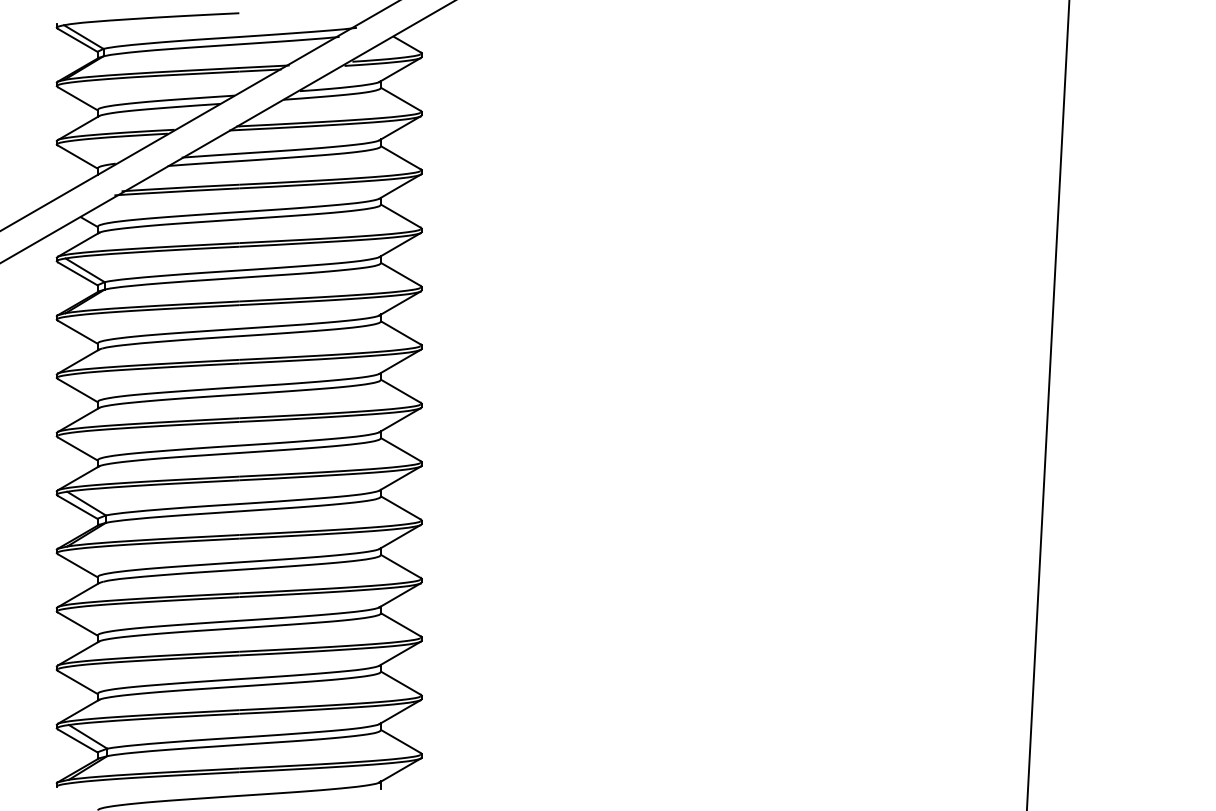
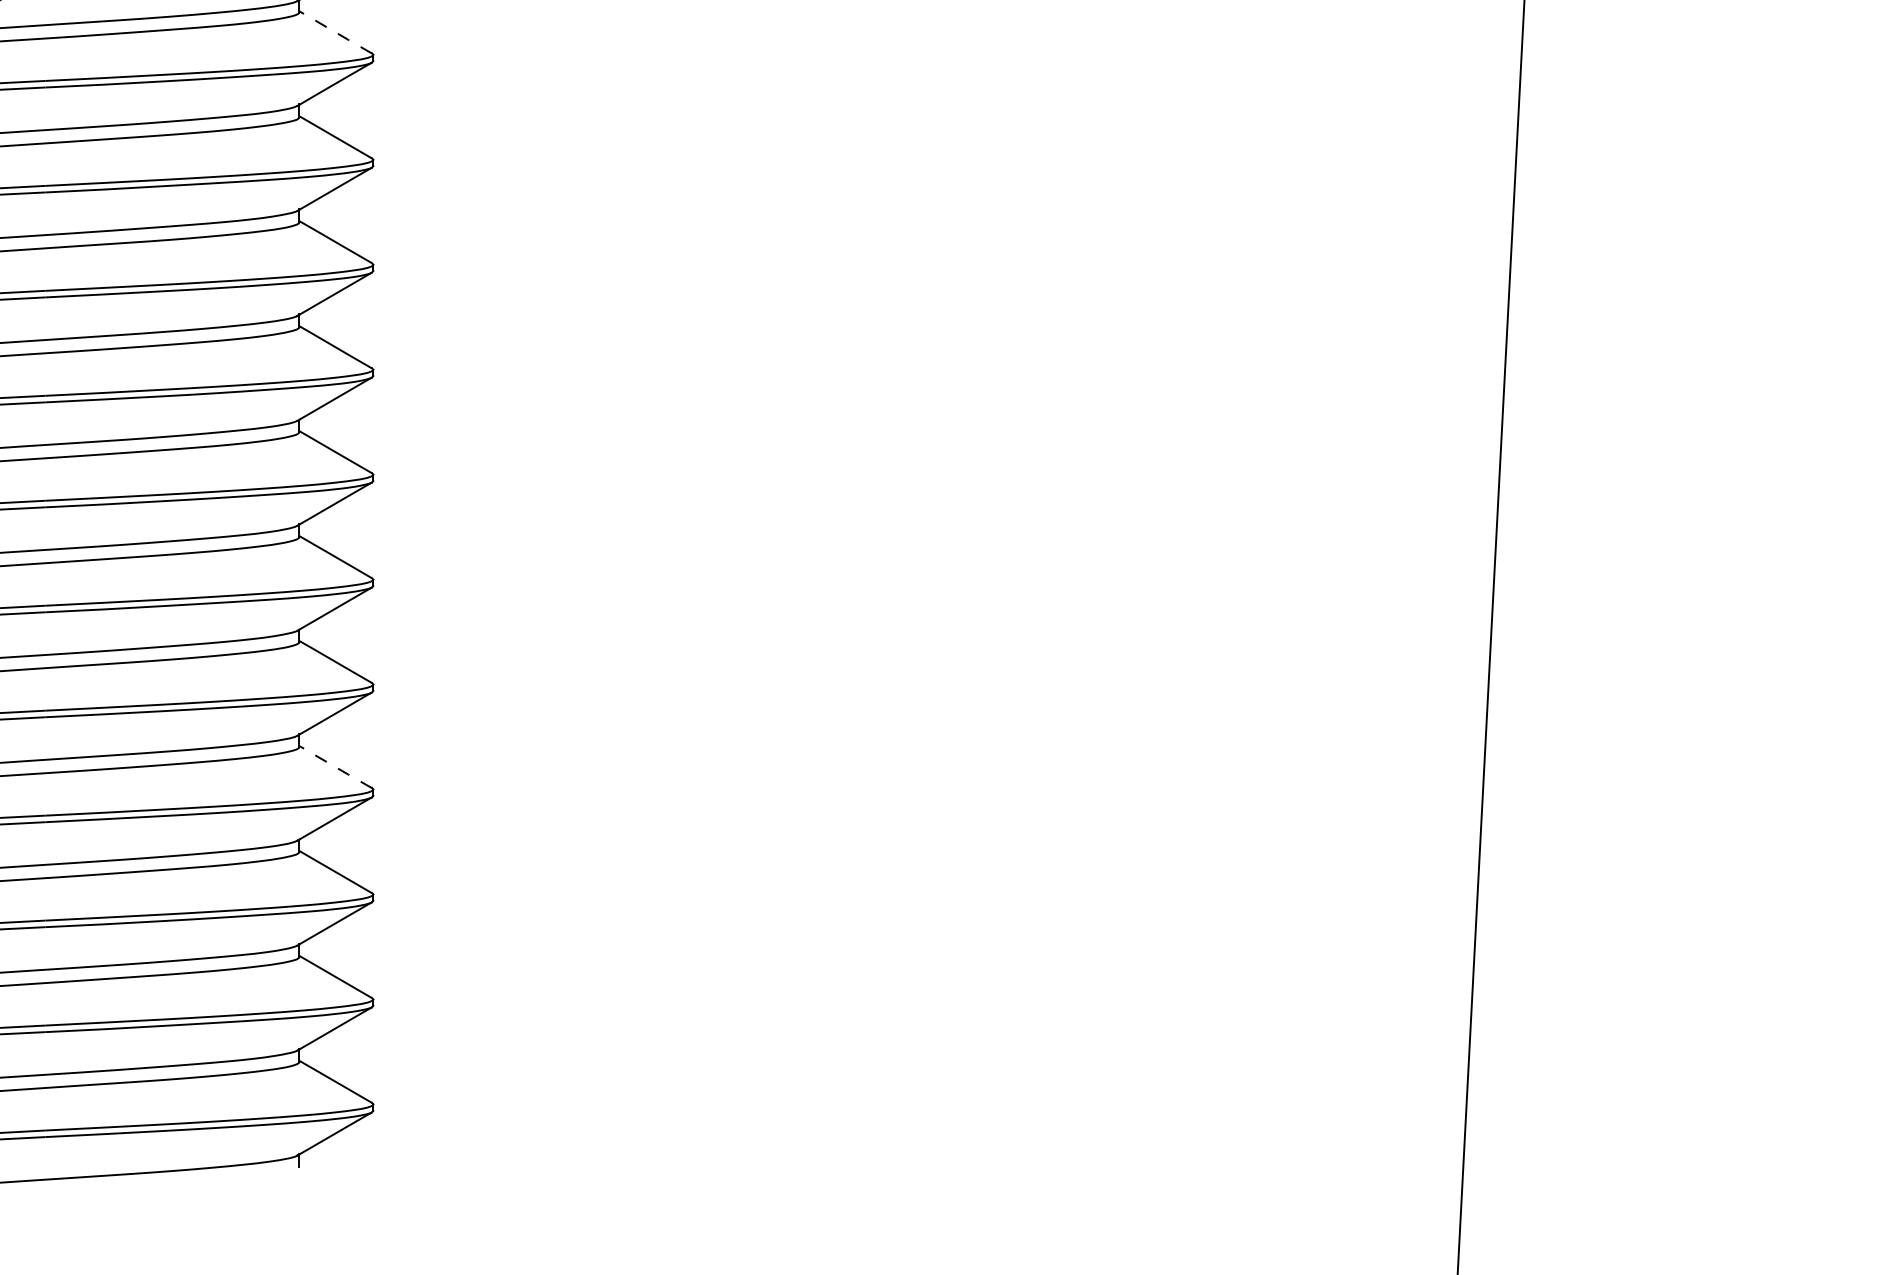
line: (401, 157) -> (336, 31), solid -> dashed
line: (401, 566) -> (336, 767), solid -> dashed

